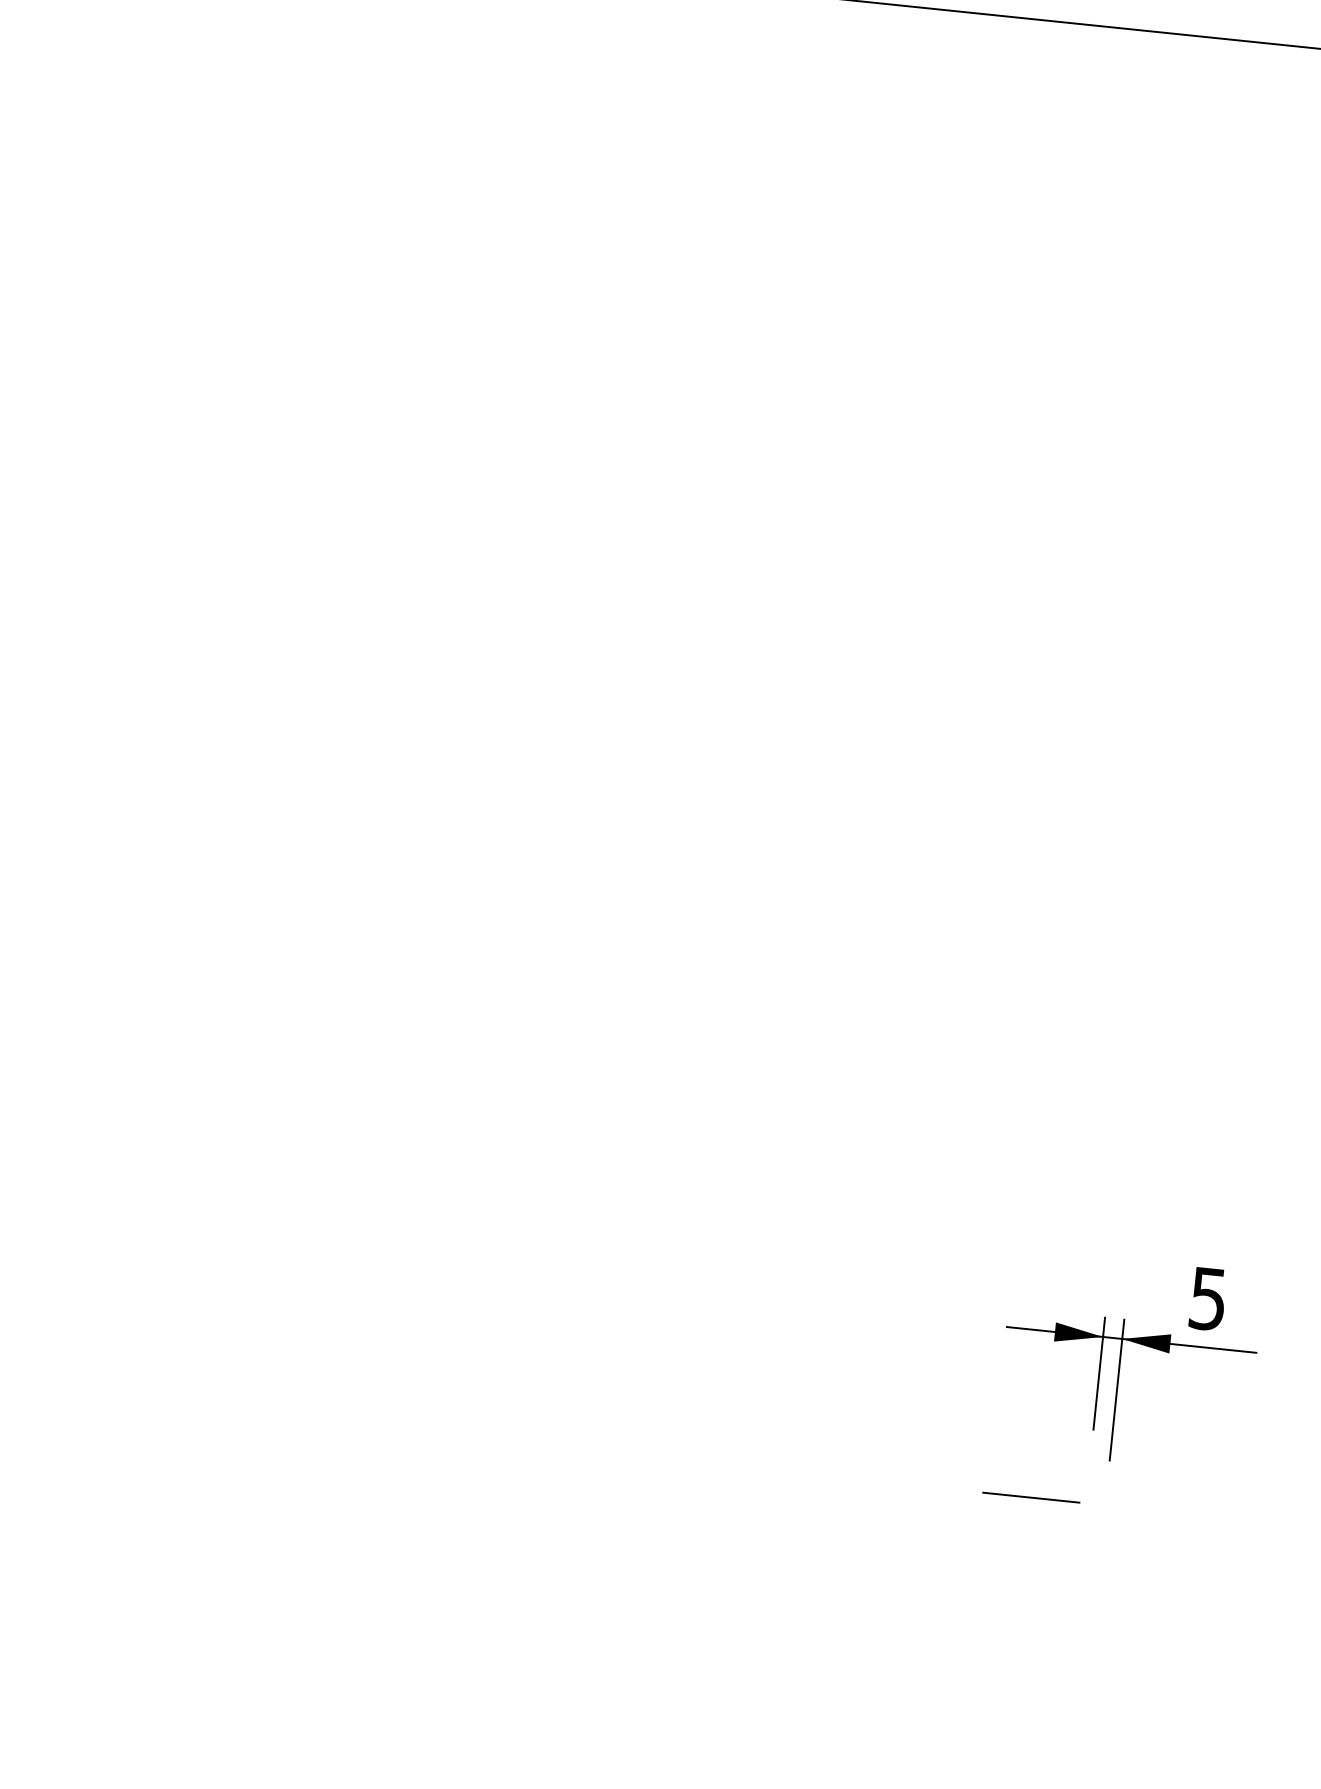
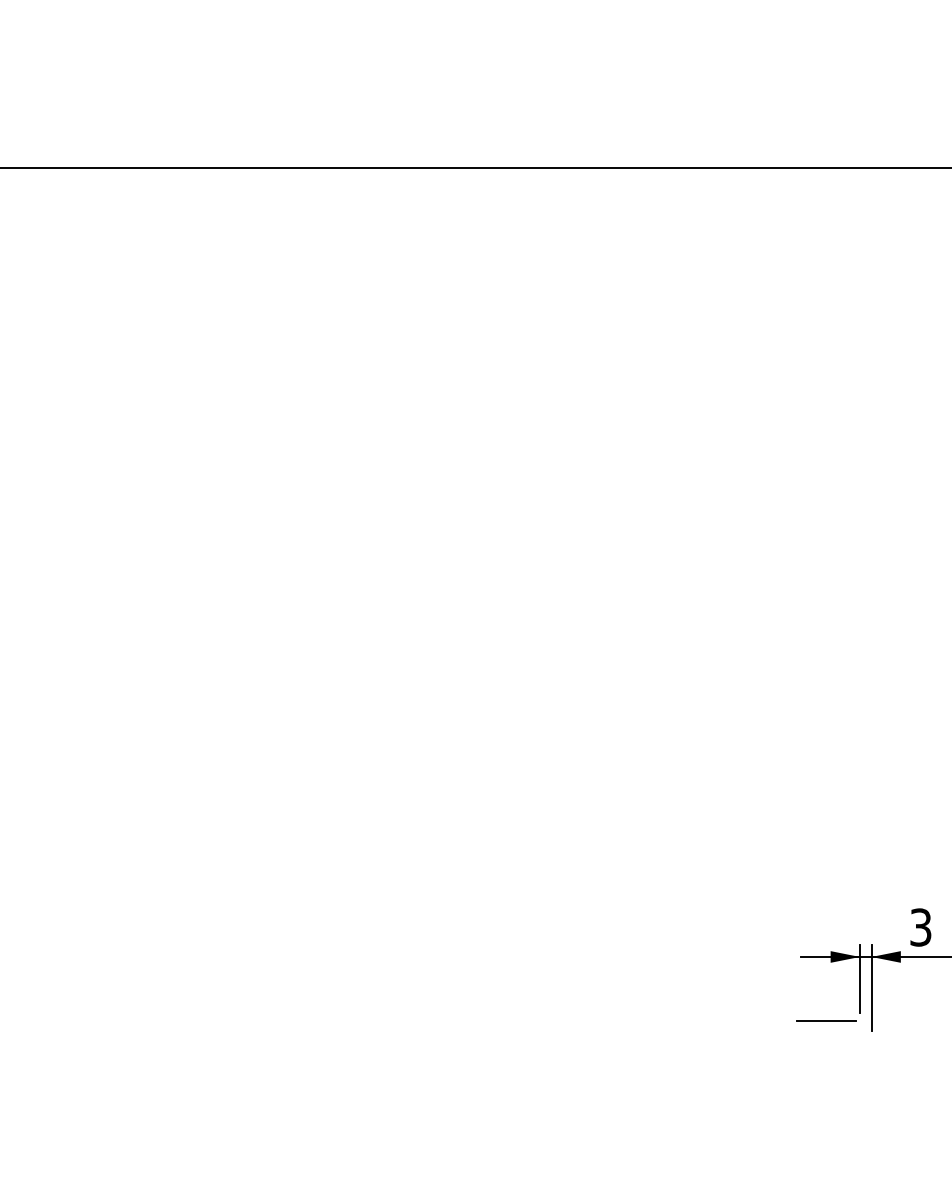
text: (1207, 1297) -> (920, 926), 5 -> 3
line: (1031, 1496) -> (826, 1020), moved

